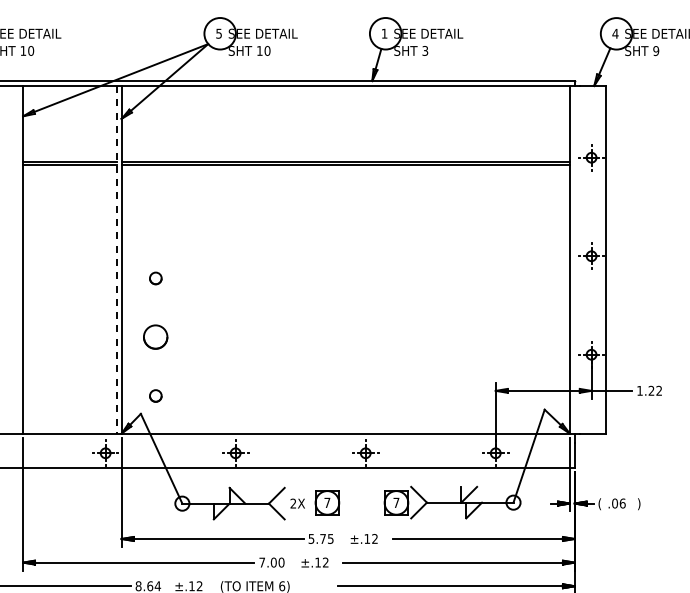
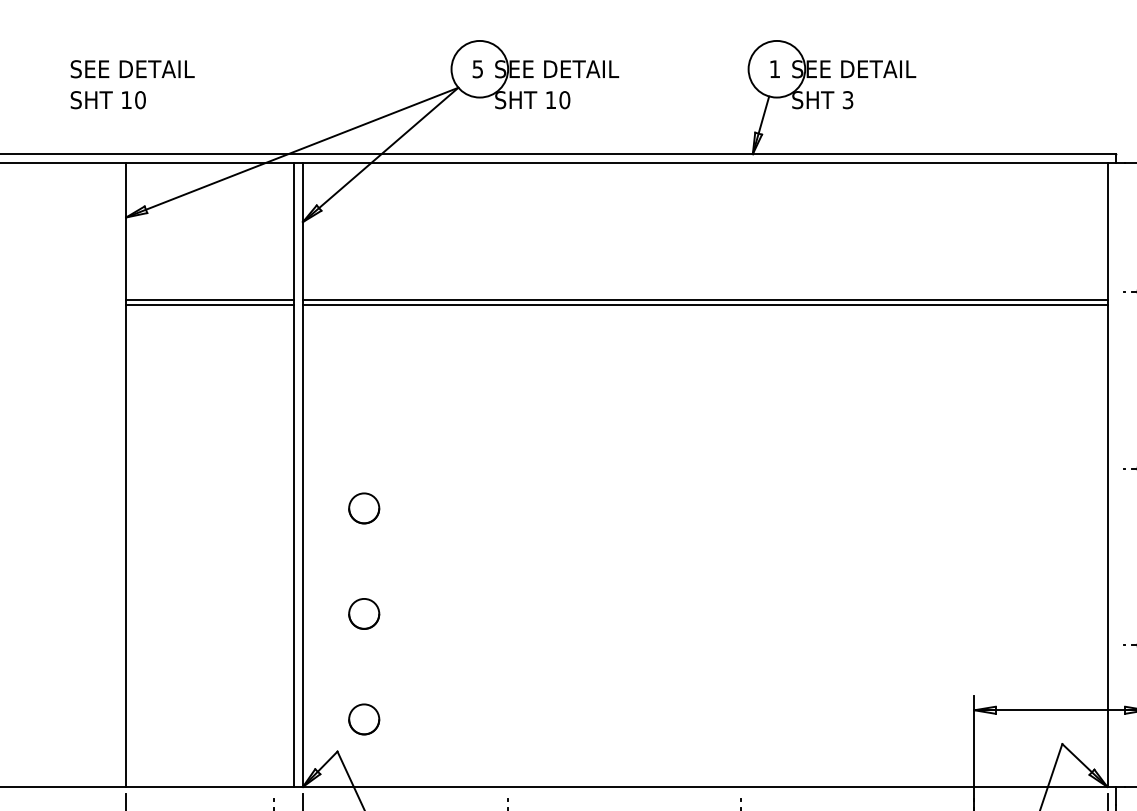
line: (116, 259) -> (293, 474), dashed -> solid
part: (155, 278) -> (363, 508), size x1.43
part: (155, 337) -> (363, 614), size x0.71
part: (155, 395) -> (363, 718), size x1.43

